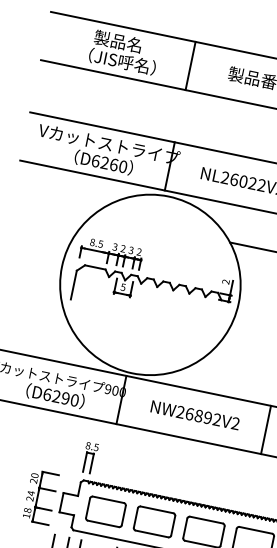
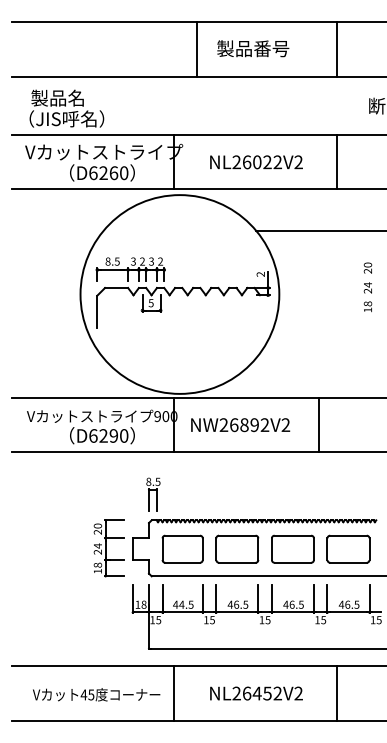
text: (124, 52) -> (66, 108), moved
line: (190, 66) -> (197, 49), moved
text: (195, 415) -> (240, 425), moved
line: (266, 430) -> (319, 425), moved

